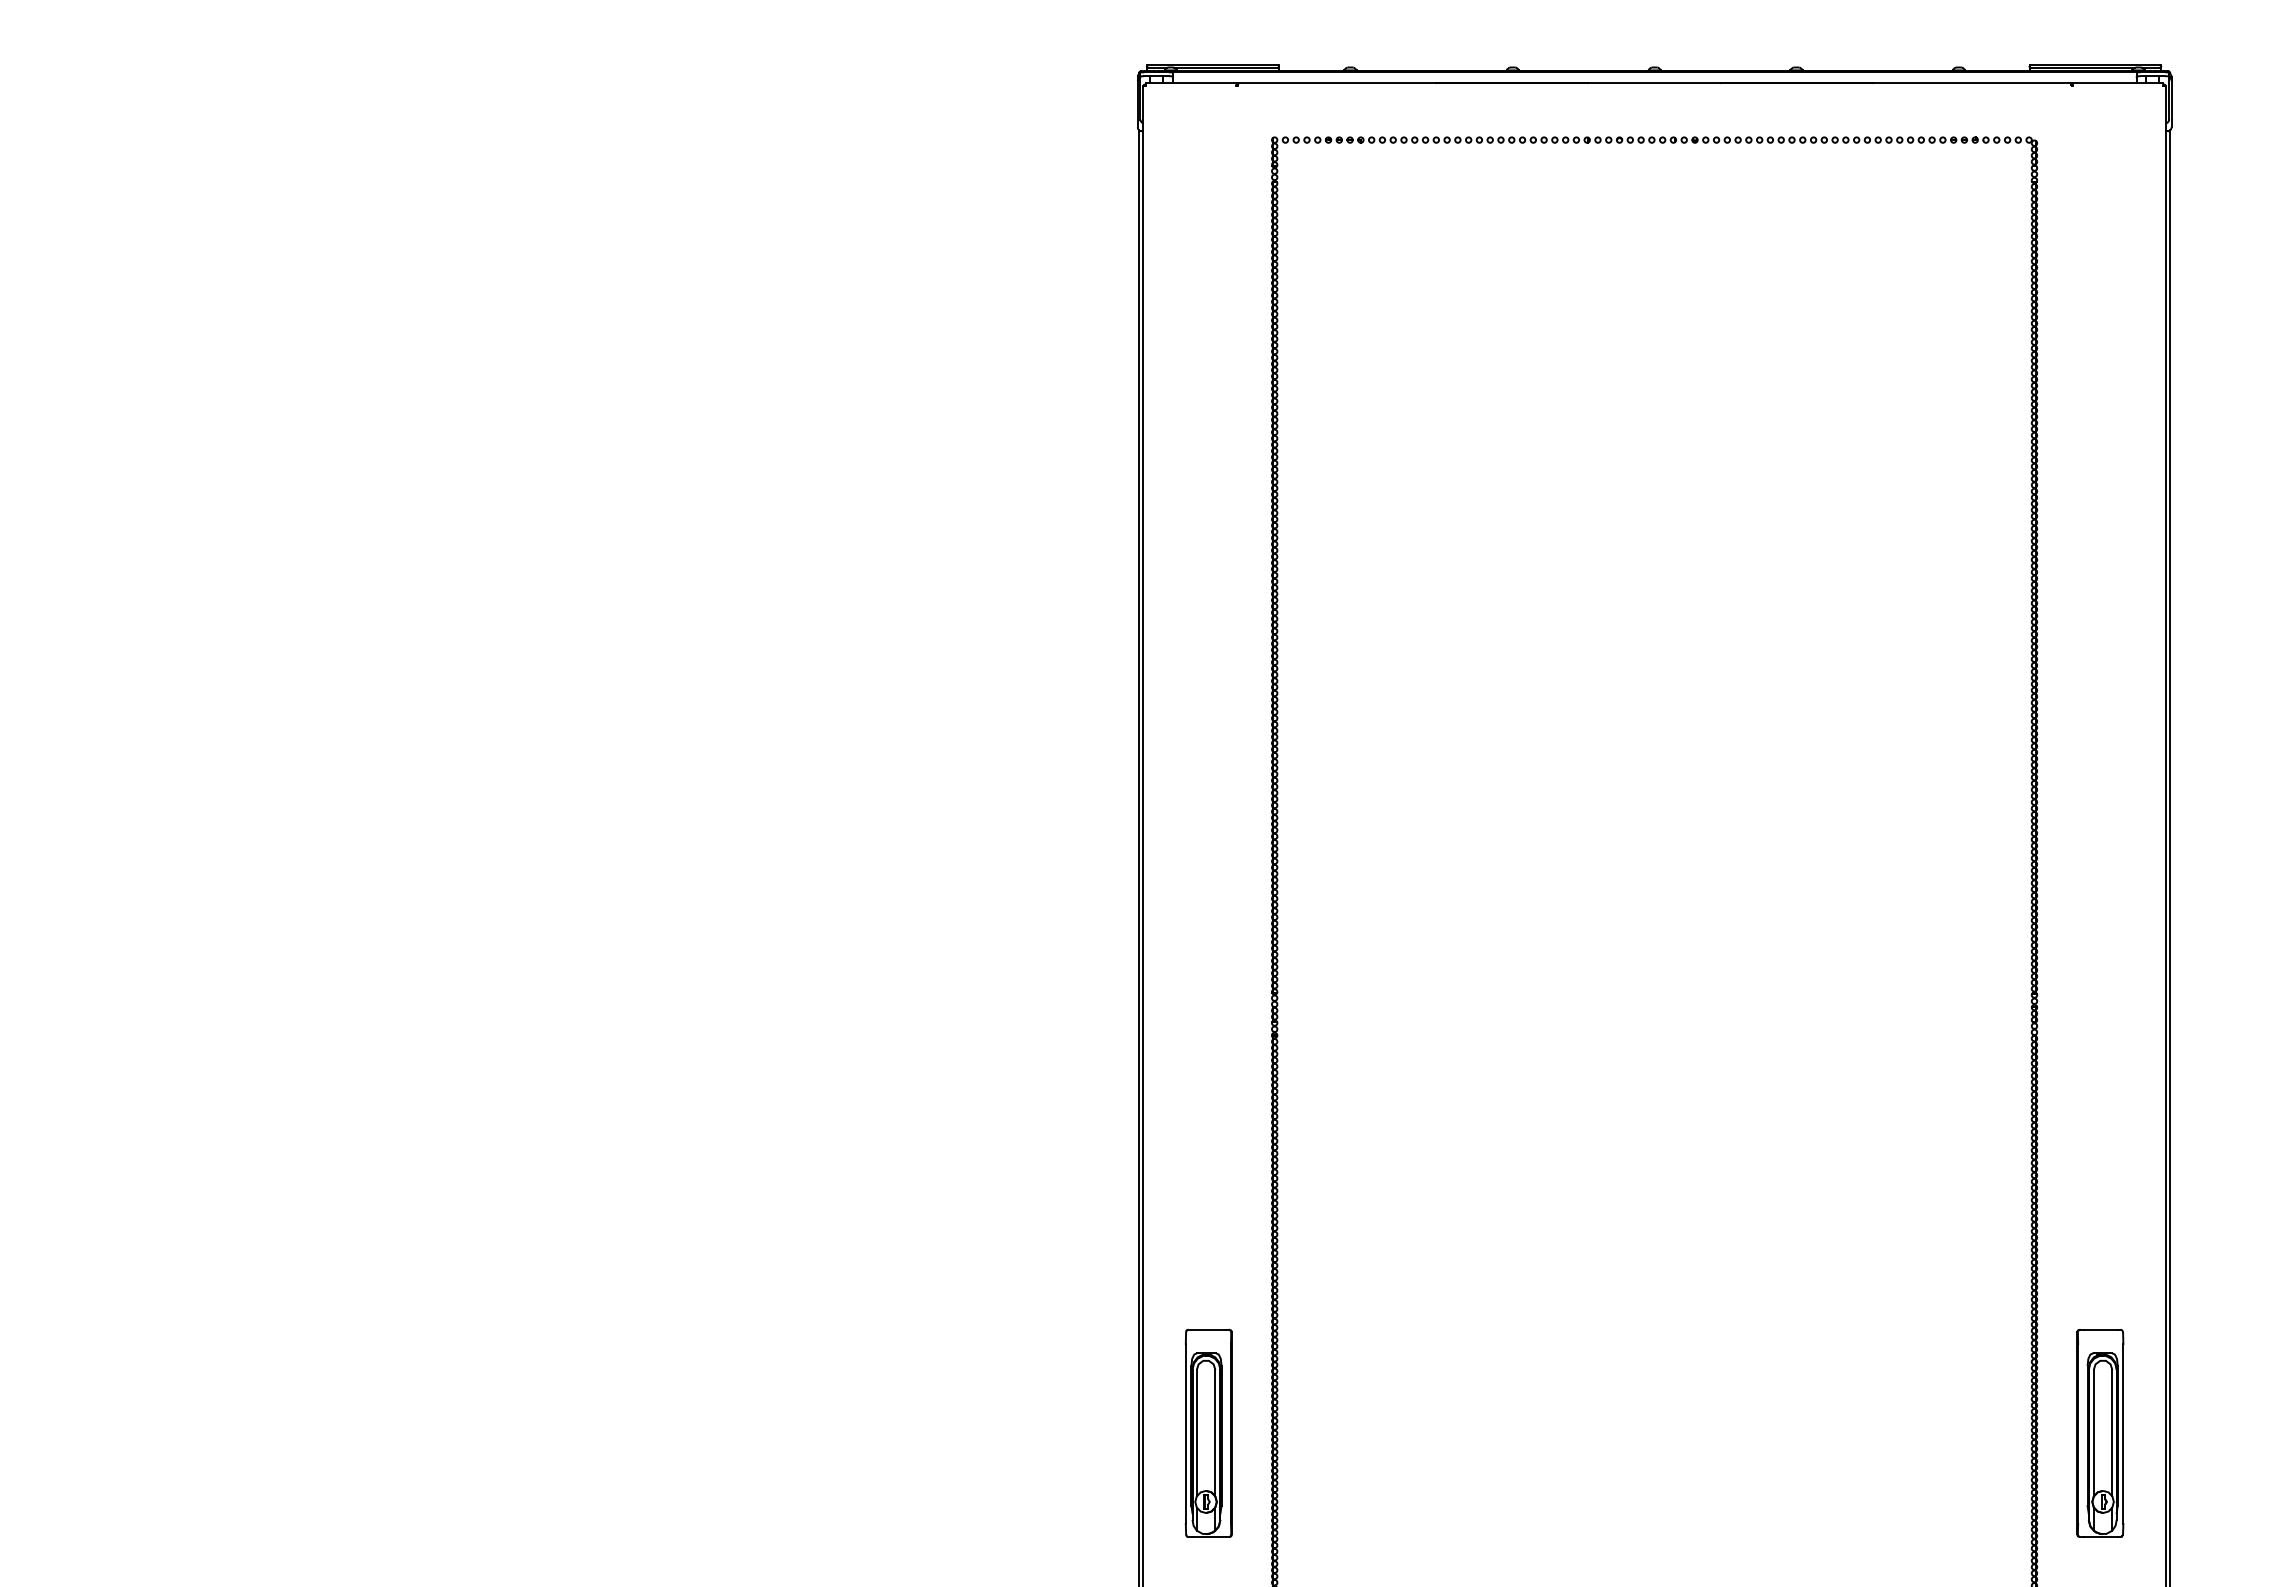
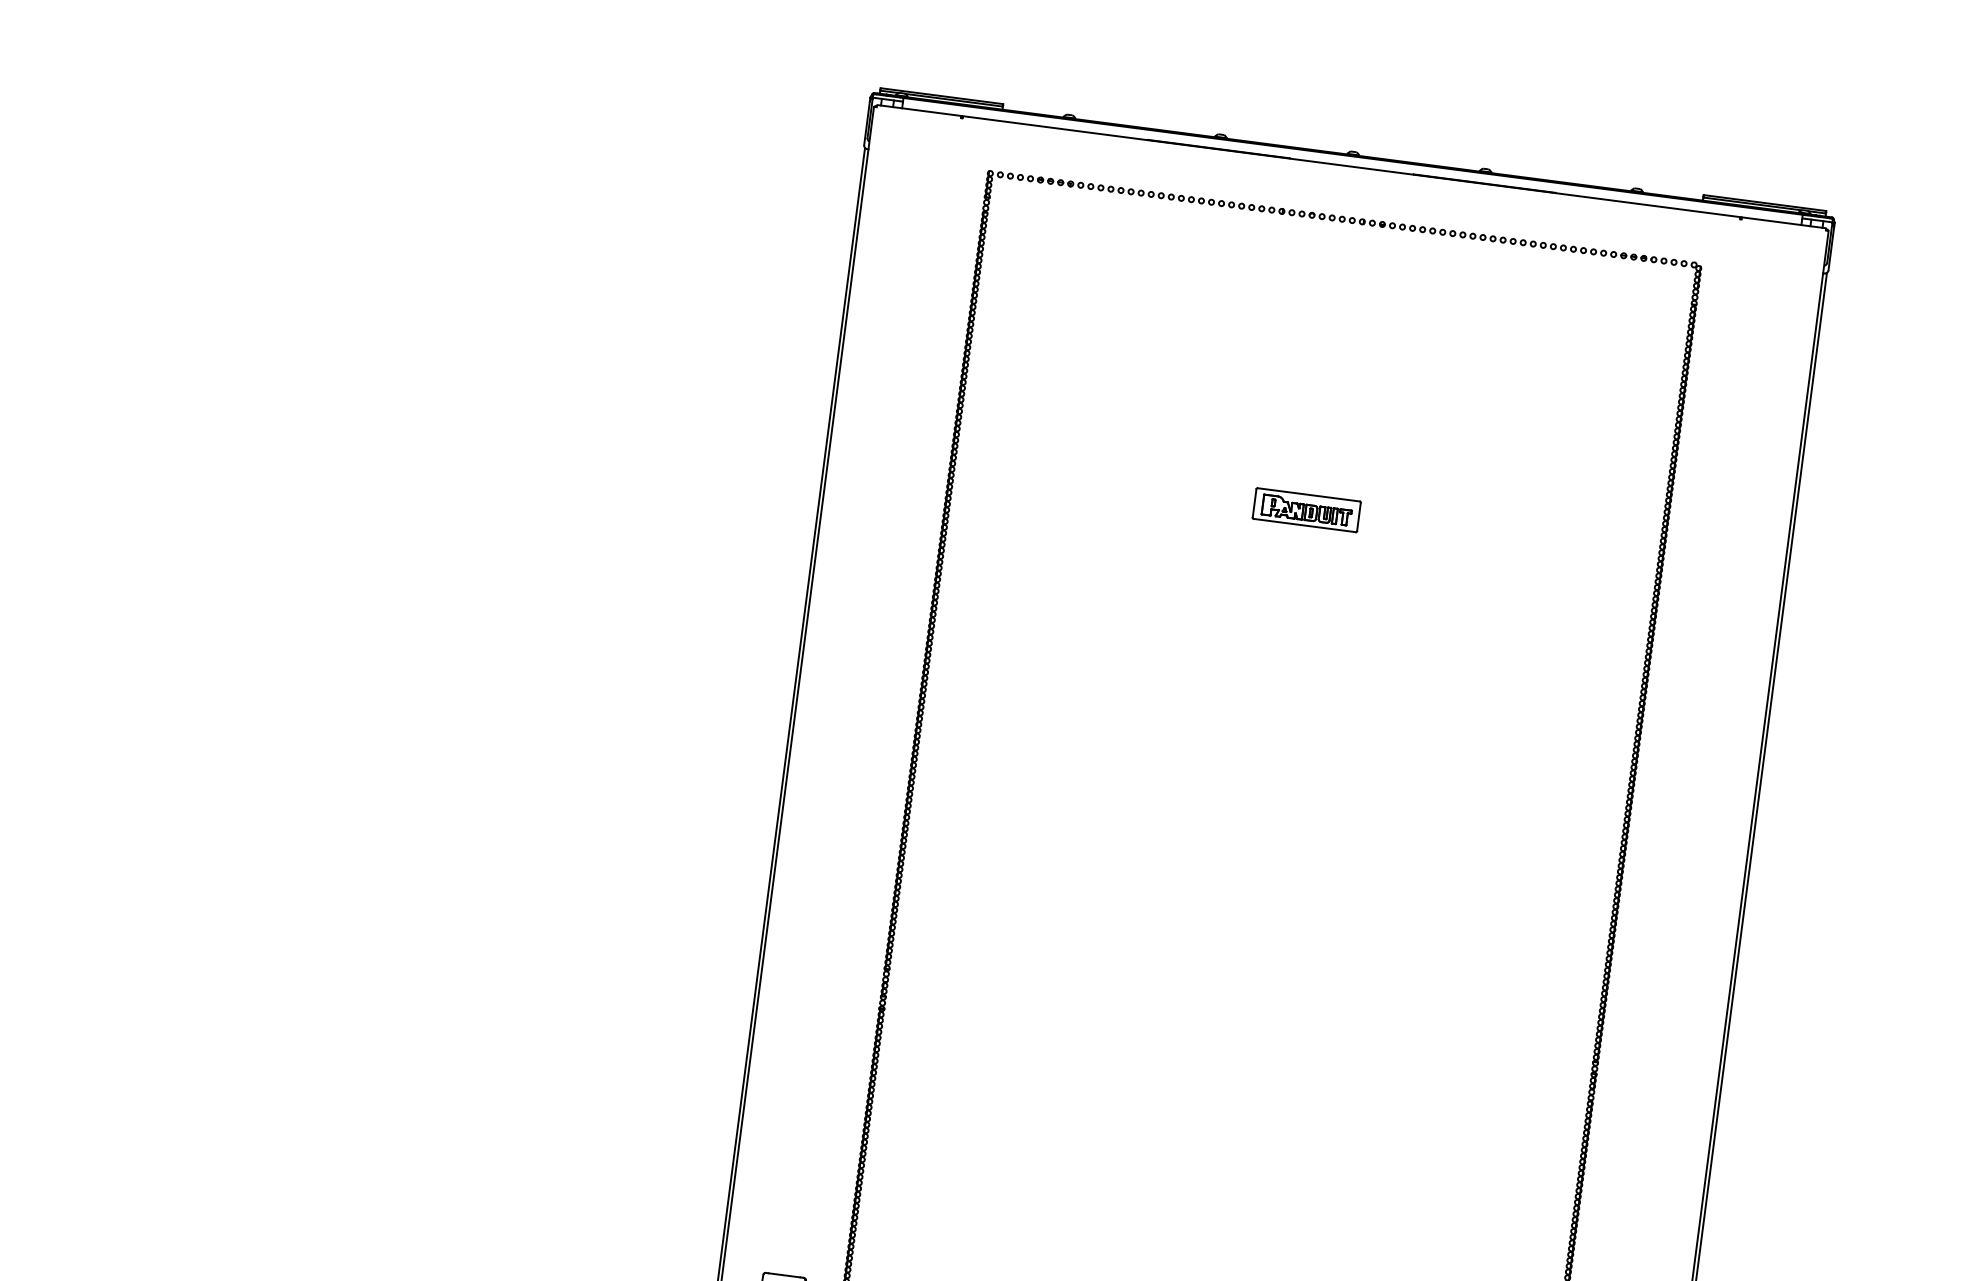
part: (1654, 451) -> (1306, 510), added

